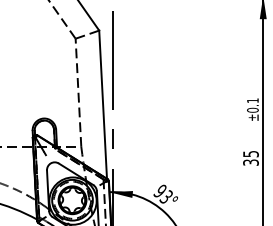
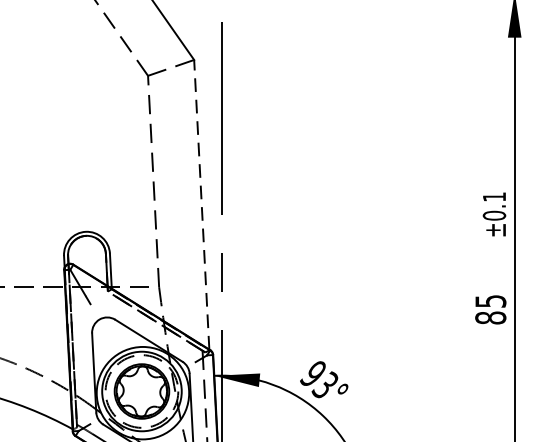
line: (103, 104) -> (202, 204), solid -> dashed
text: (250, 162) -> (489, 317), 35 -> 85

